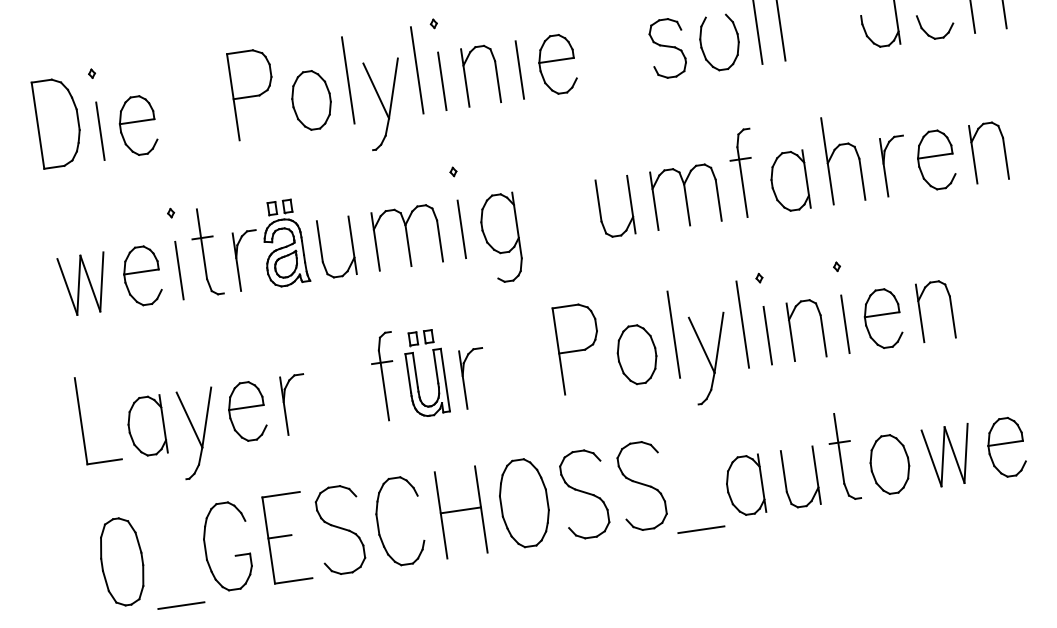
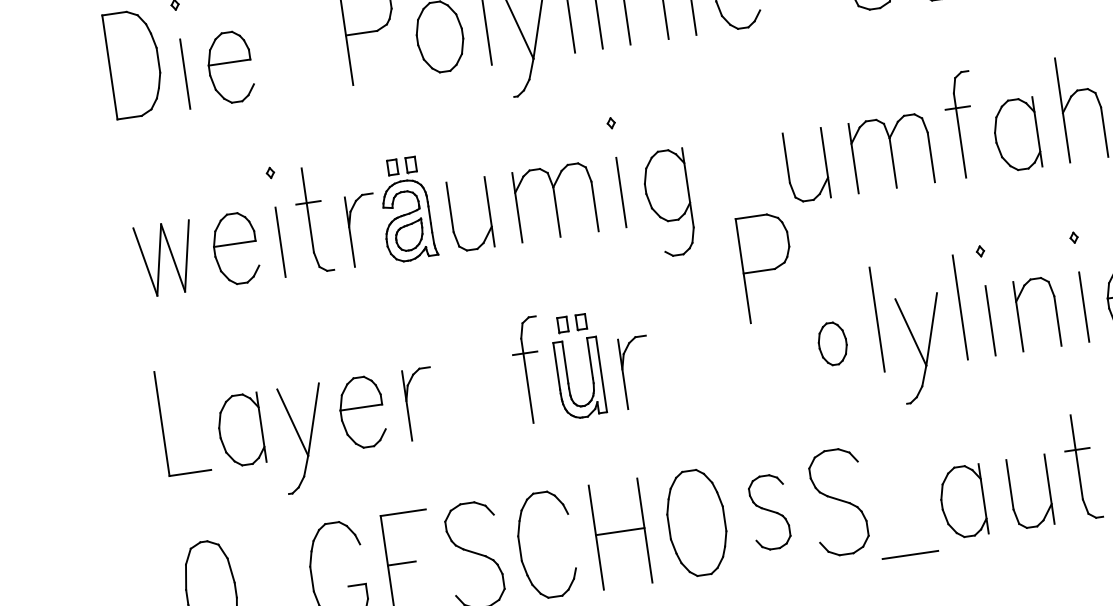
part: (574, 349) -> (762, 268), moved
part: (636, 354) -> (832, 343), size x0.6
part: (584, 494) -> (769, 512), size x0.7

